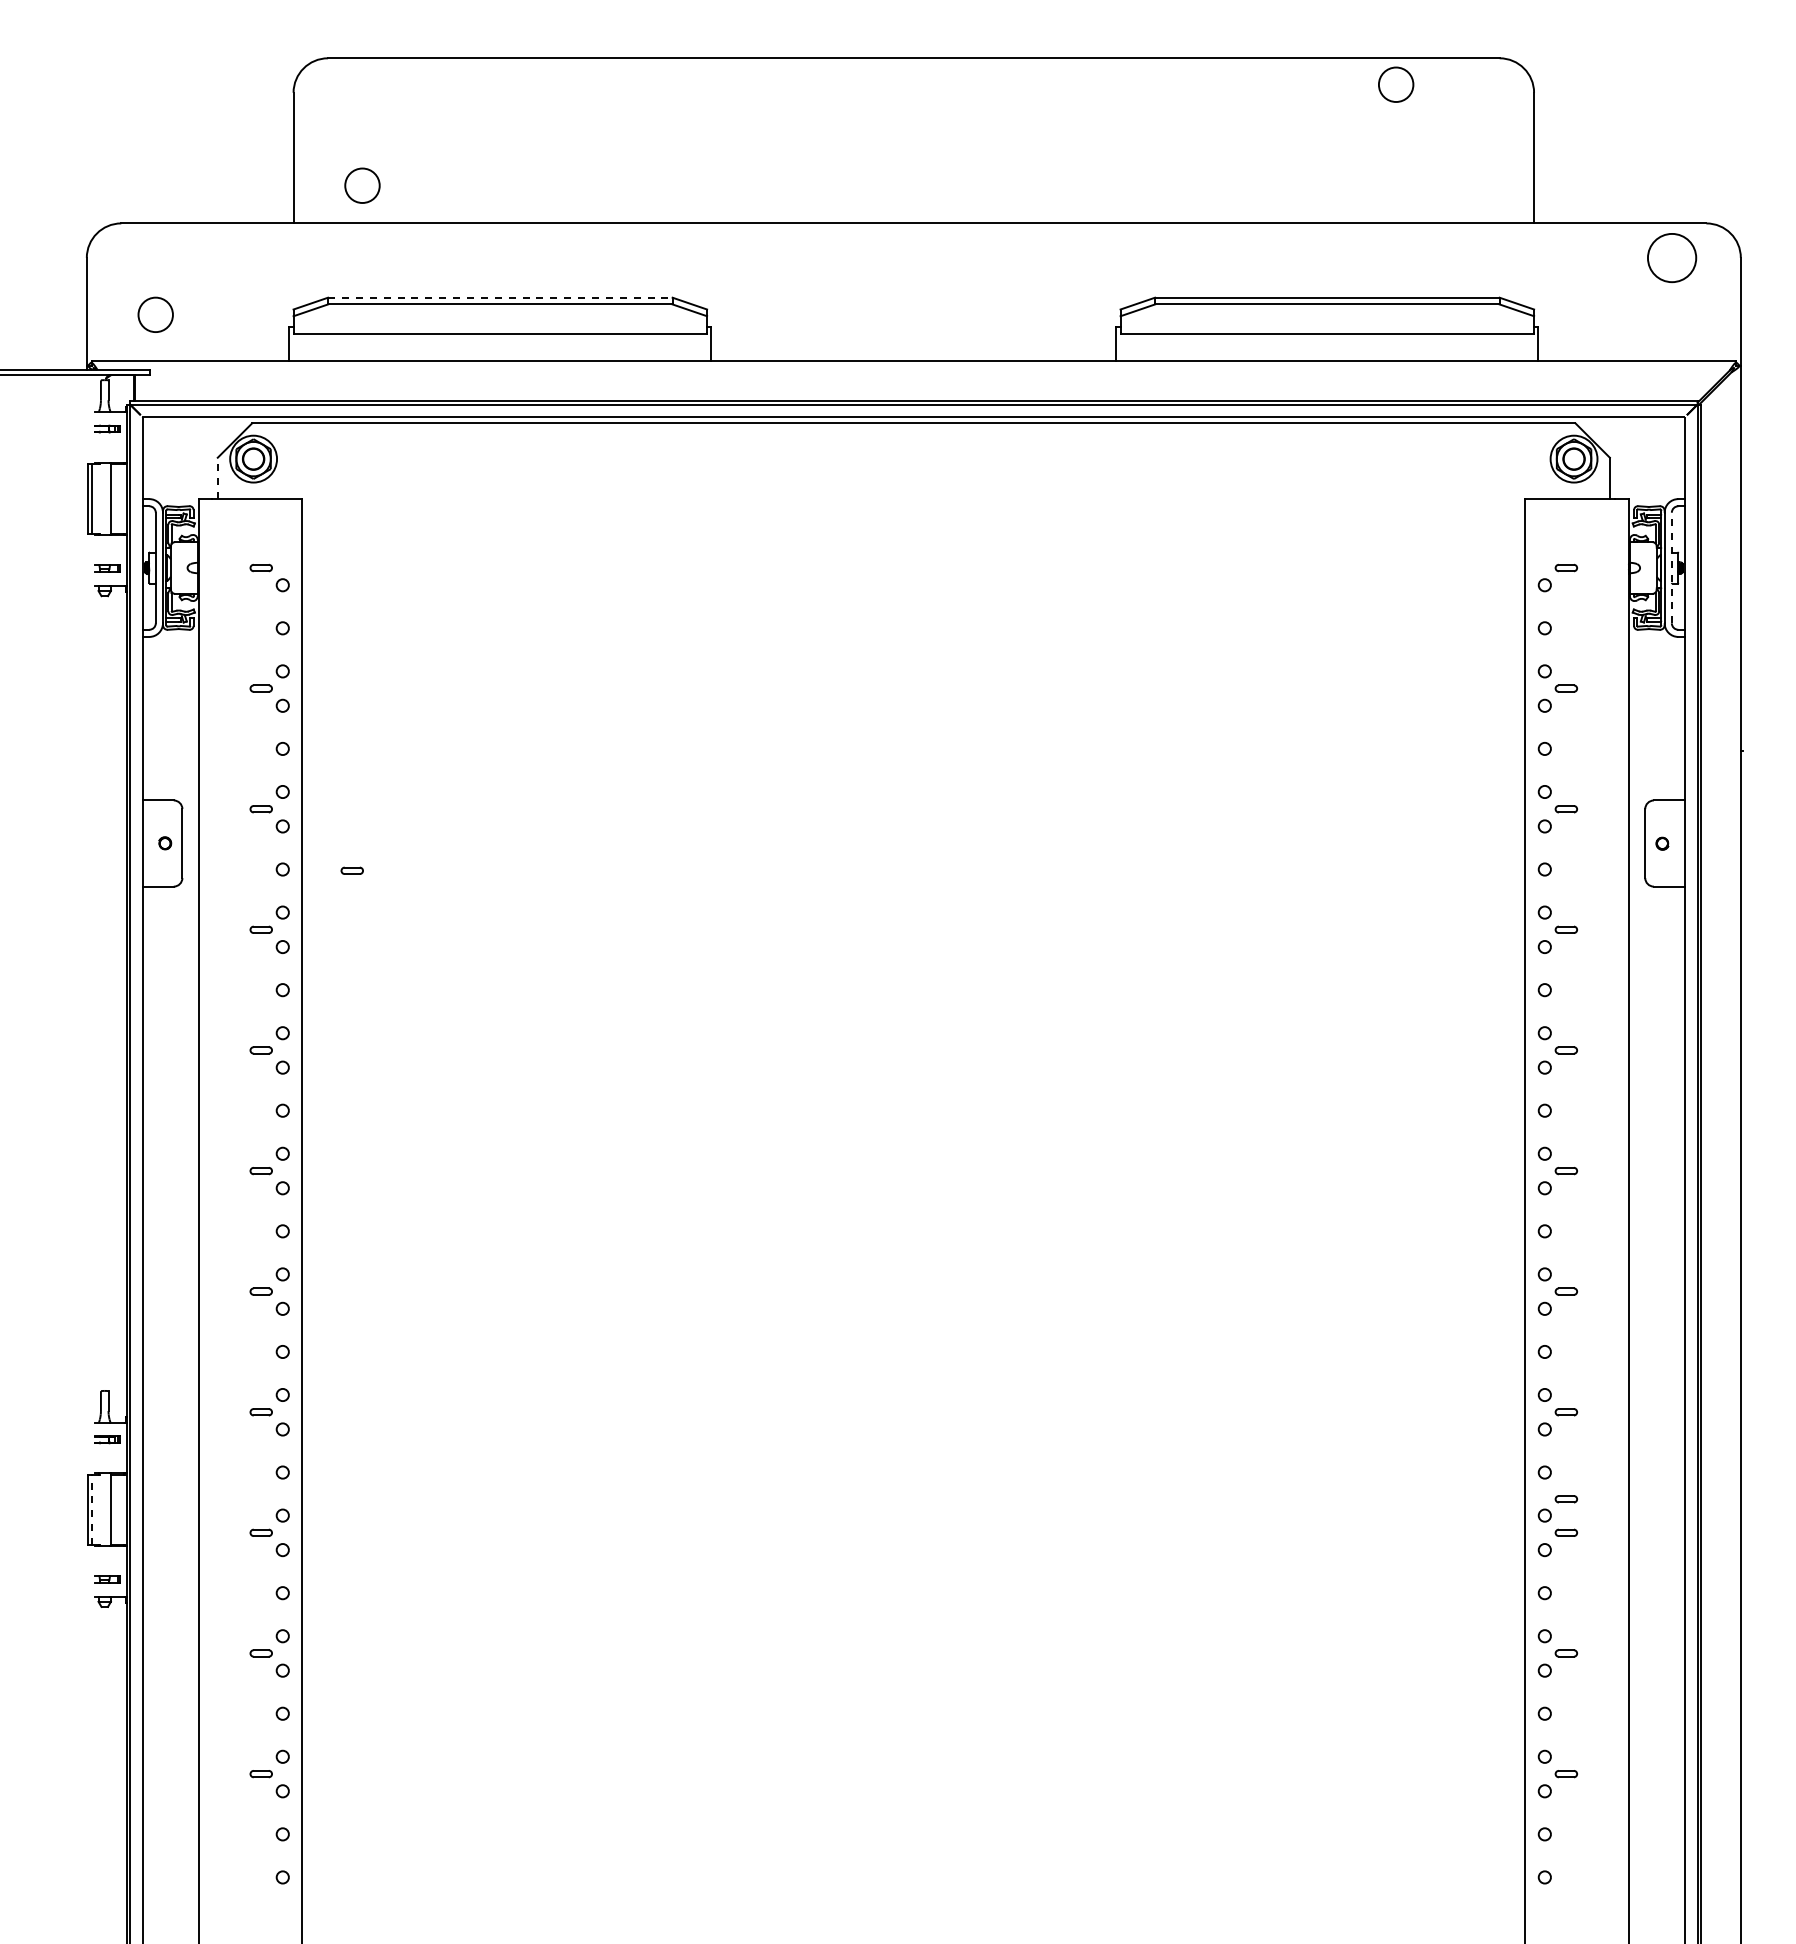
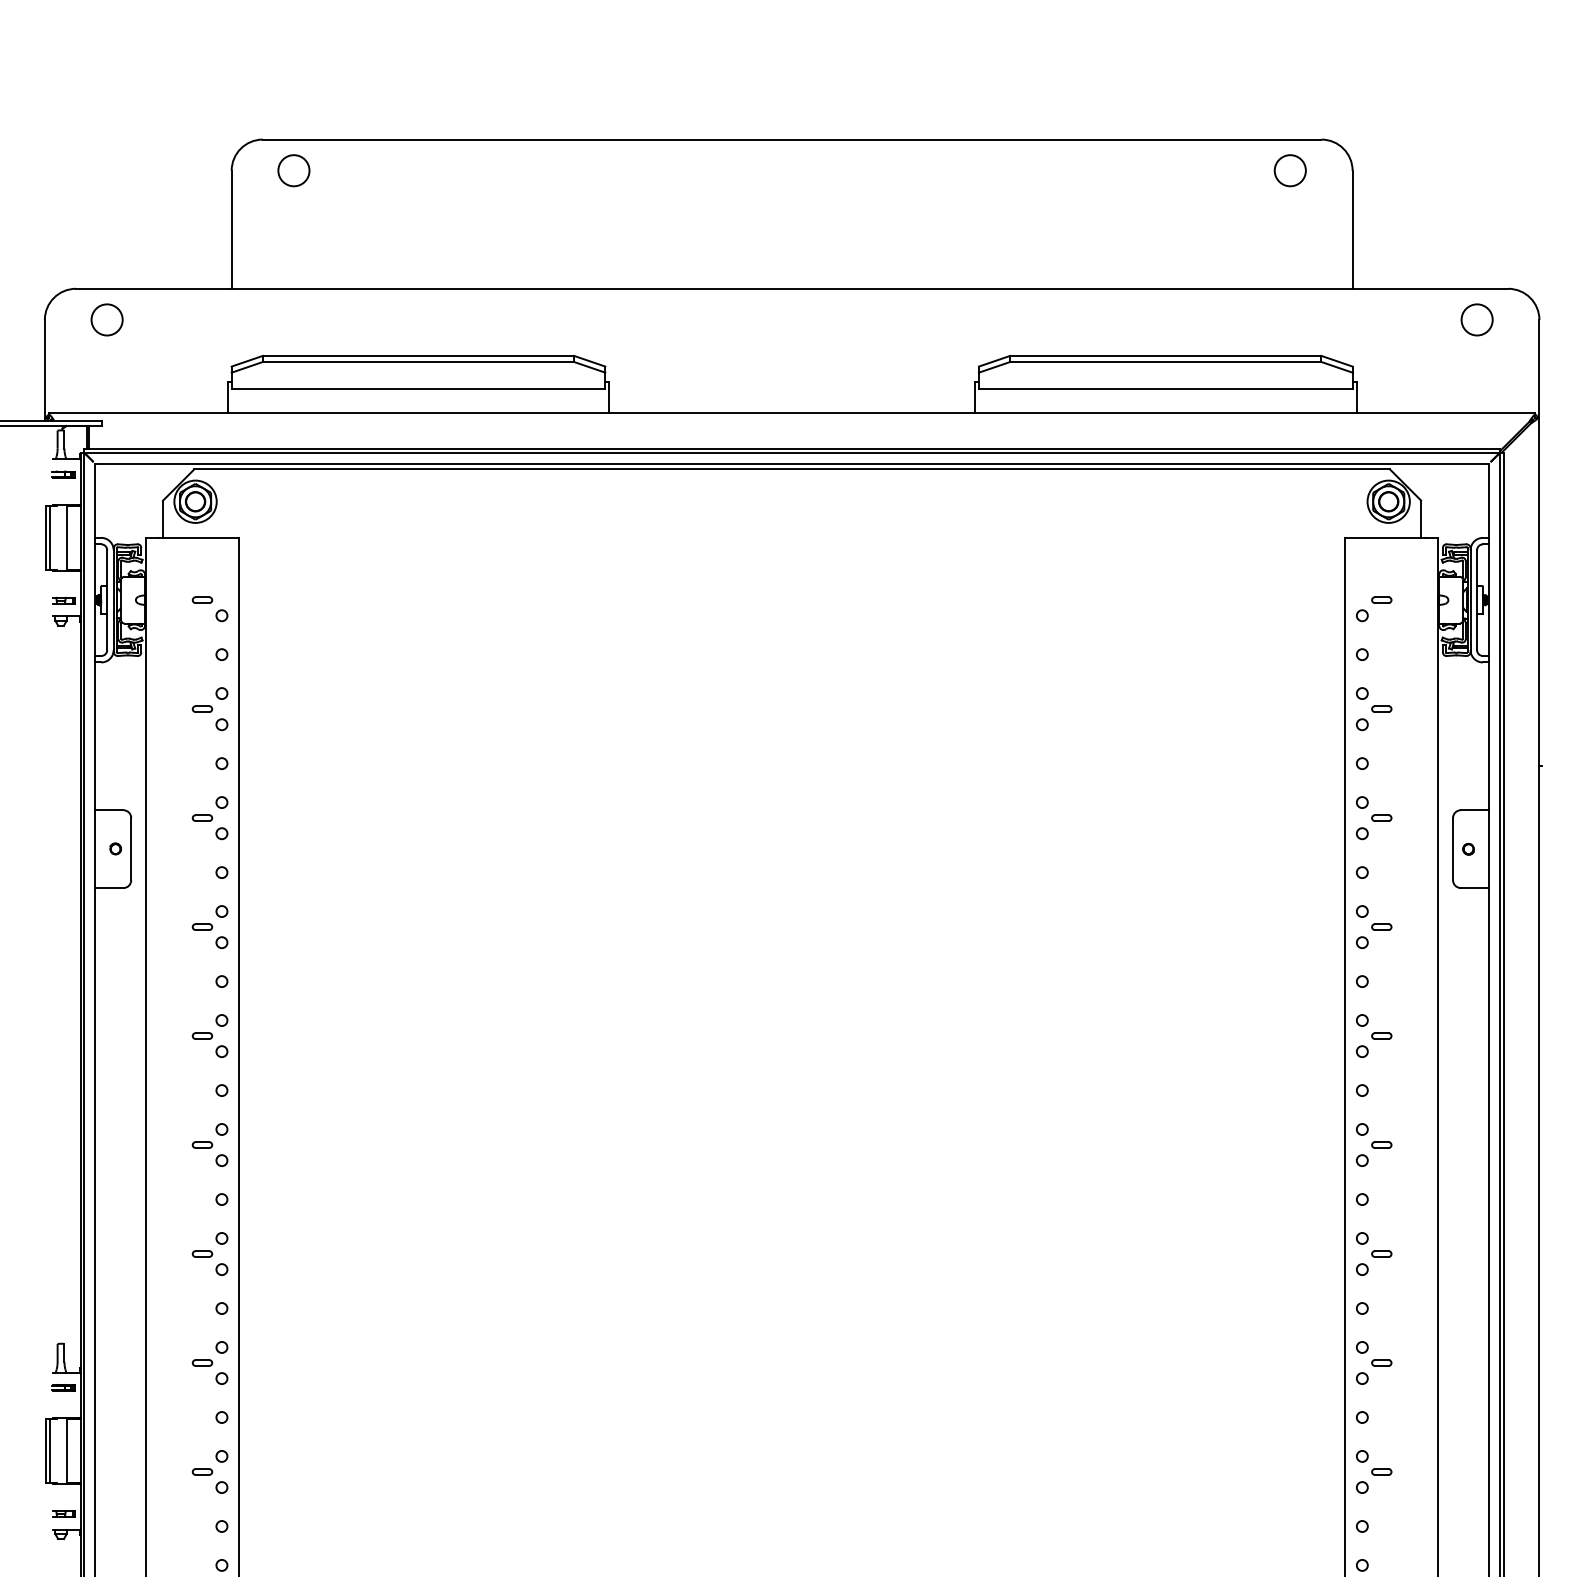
circle: (1396, 84) -> (1290, 170), moved
circle: (362, 185) -> (293, 170), moved
circle: (1671, 257) -> (1476, 319), size x0.71
line: (500, 297) -> (418, 355), dashed -> solid
circle: (155, 314) -> (106, 319), moved
line: (217, 478) -> (162, 519), dashed -> solid
line: (1671, 567) -> (1476, 599), dashed -> solid
part: (351, 870) -> (284, 873), removed
part: (1565, 1499) -> (1380, 1441), removed
line: (92, 1509) -> (49, 1450), dashed -> solid

